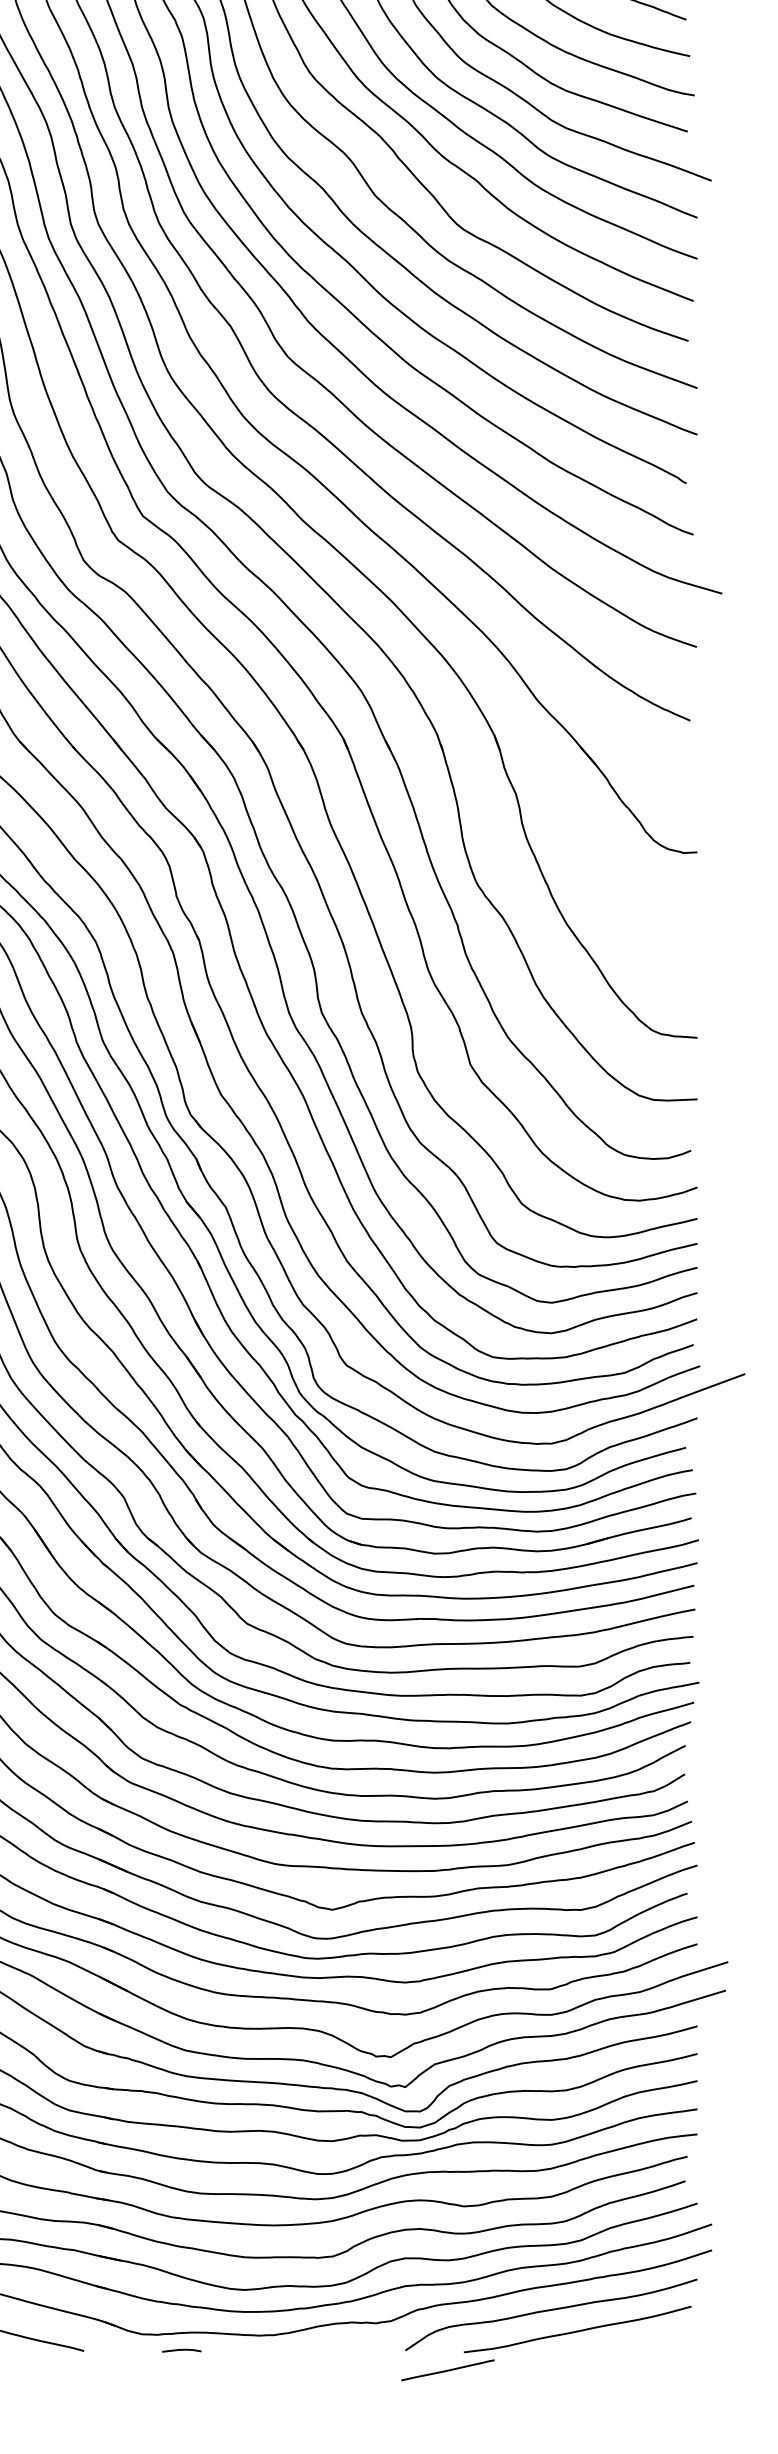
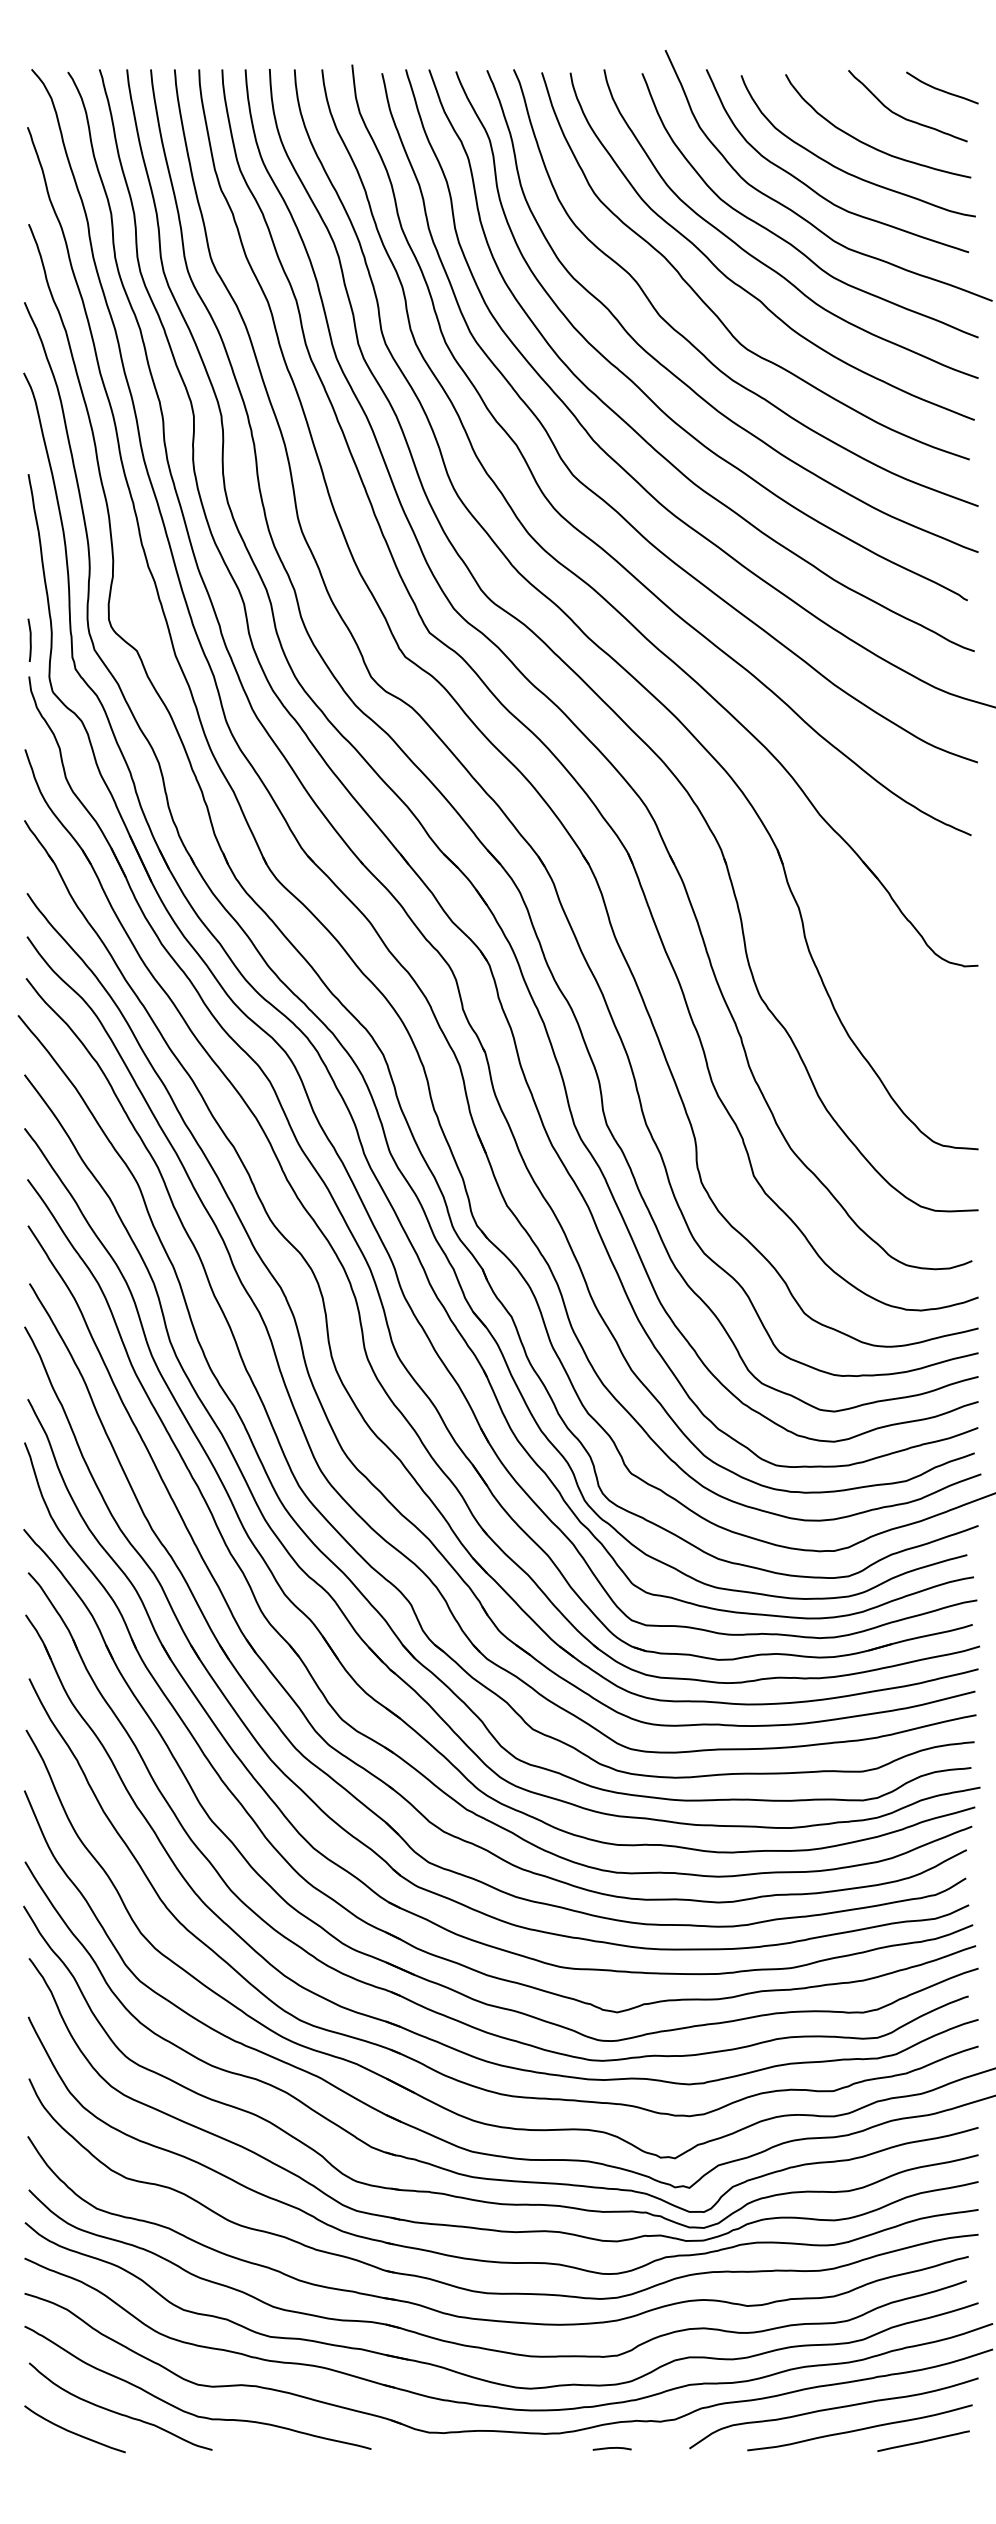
line: (181, 2350) -> (611, 2448), moved
line: (447, 2369) -> (923, 2440), moved

